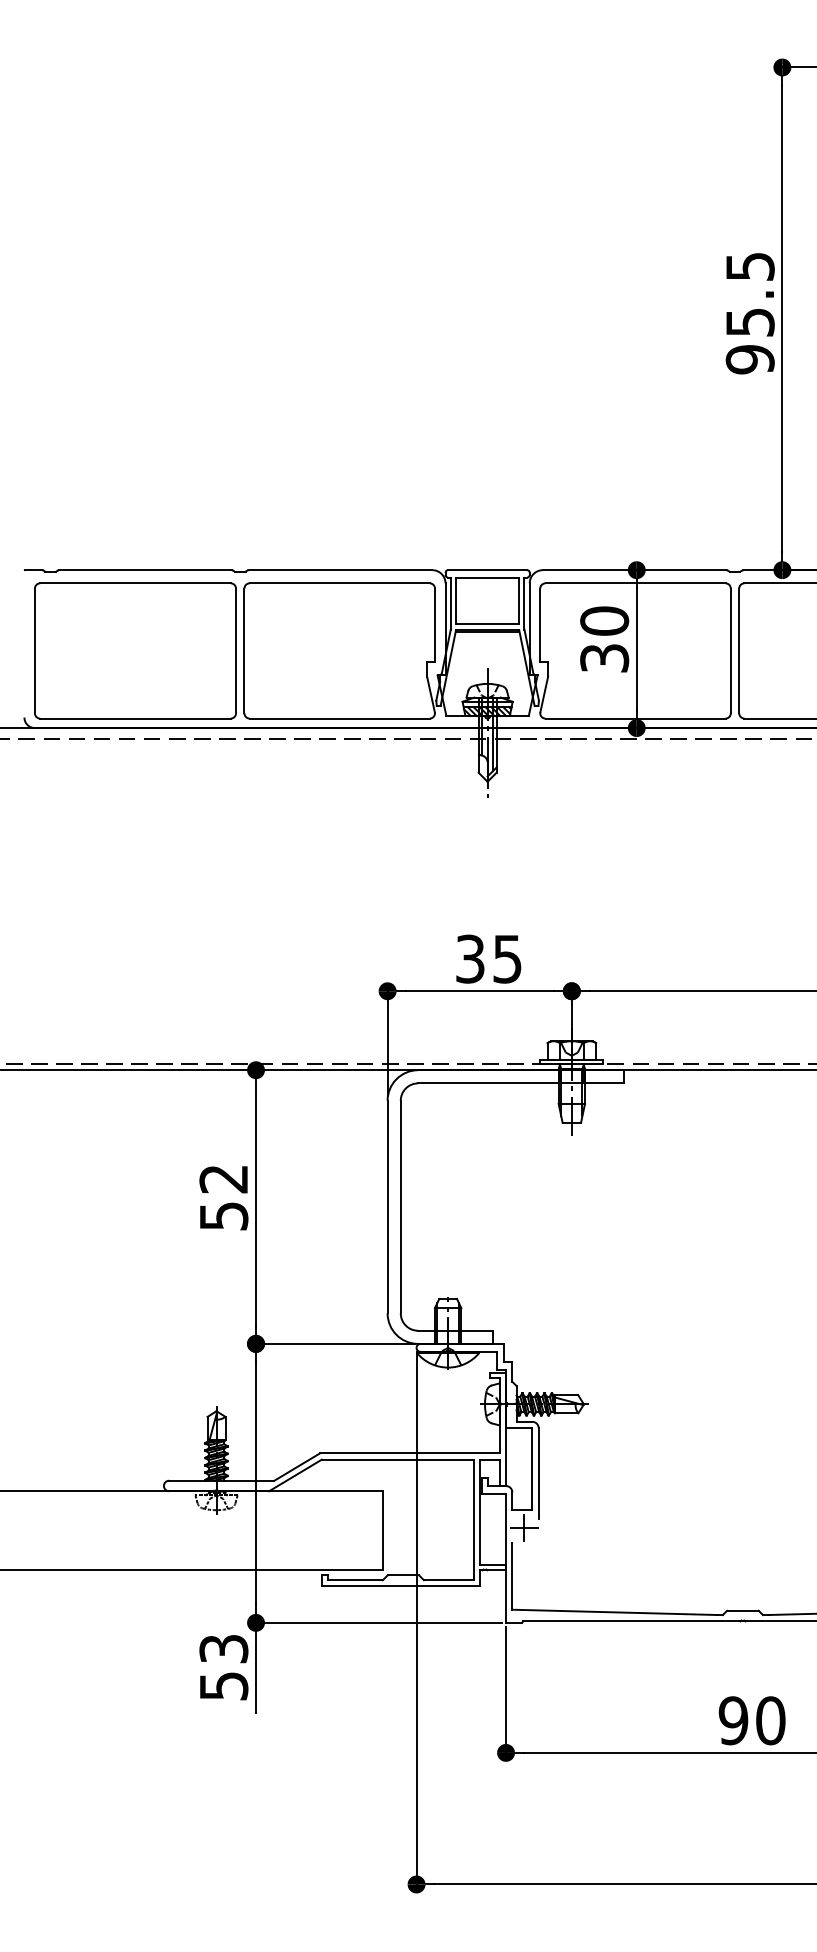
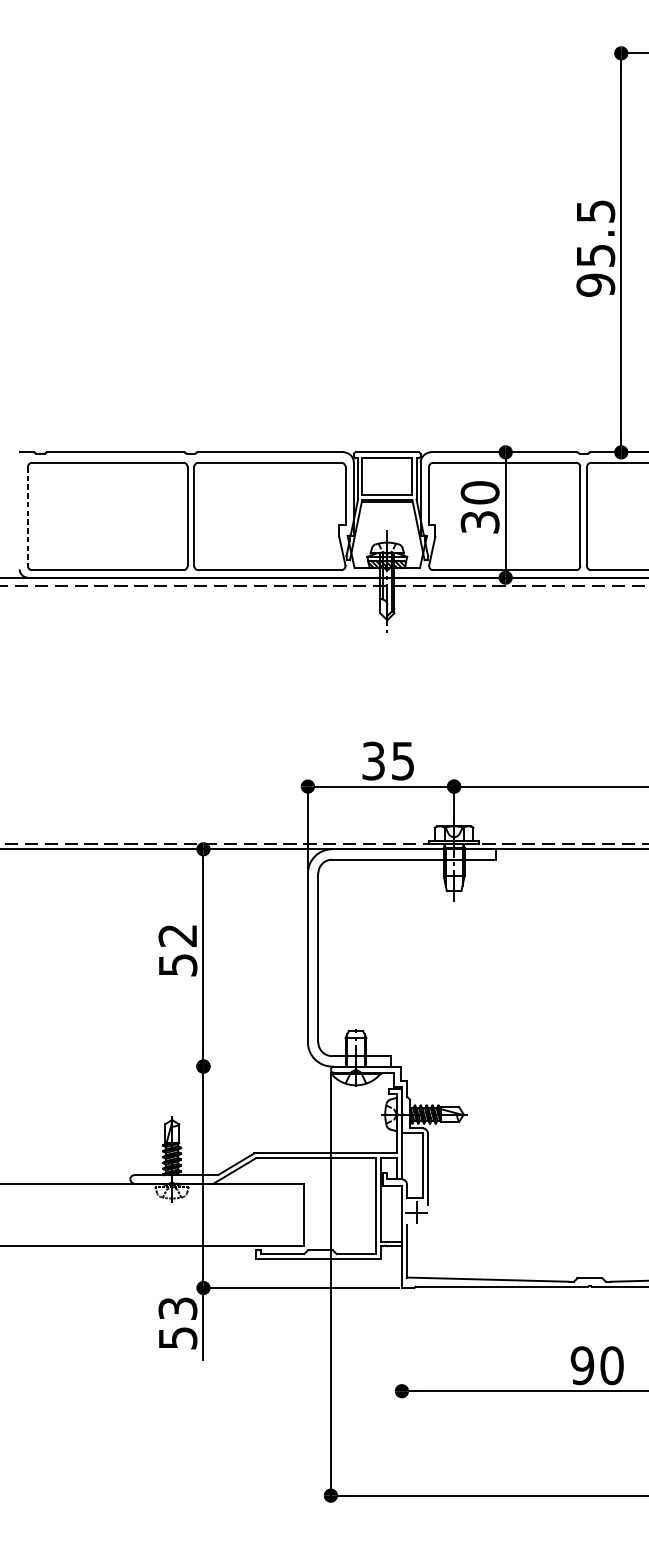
line: (34, 651) -> (27, 516), solid -> dashed
line: (332, 1343) -> (264, 1066), removed
line: (506, 1692) -> (402, 1343), removed

